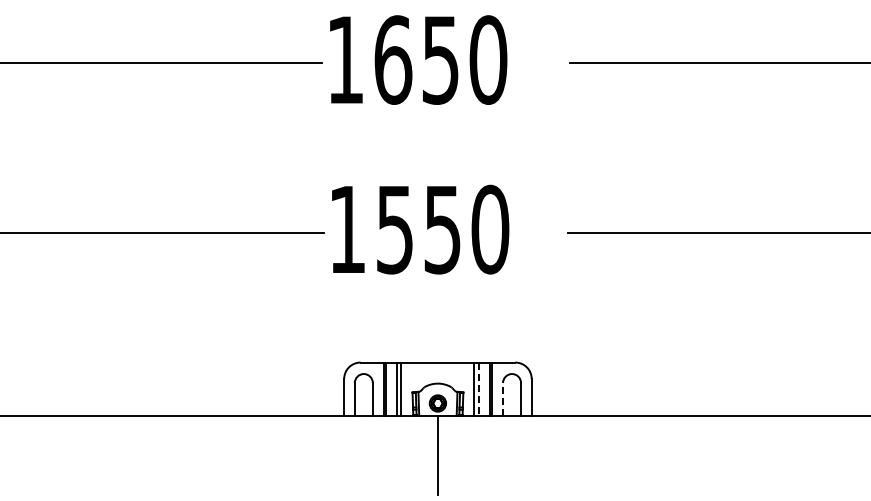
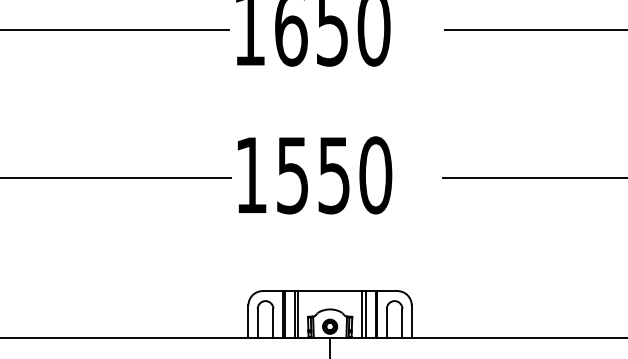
line: (478, 389) -> (365, 314), dashed -> solid
line: (503, 398) -> (387, 322), dashed -> solid

